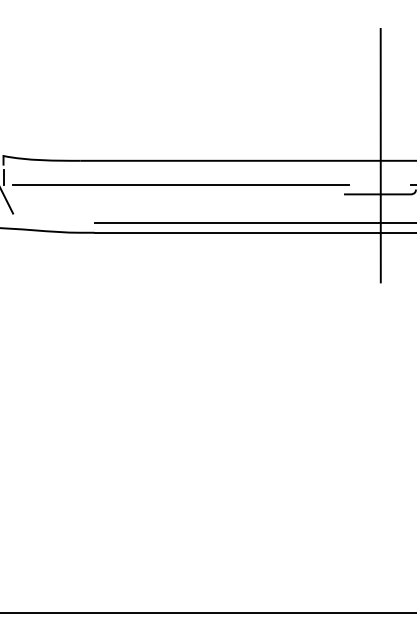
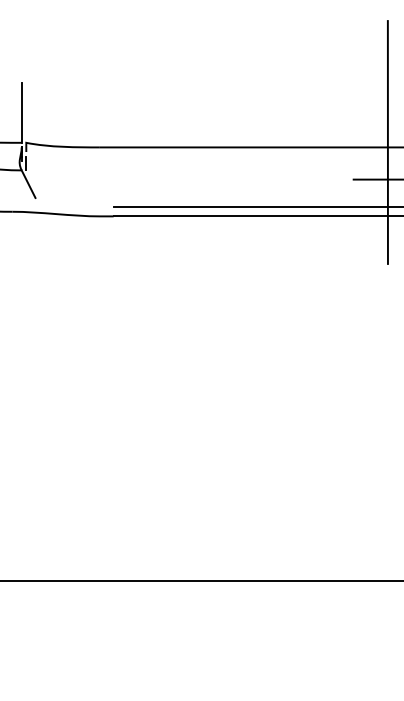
line: (181, 184) -> (196, 170), removed

